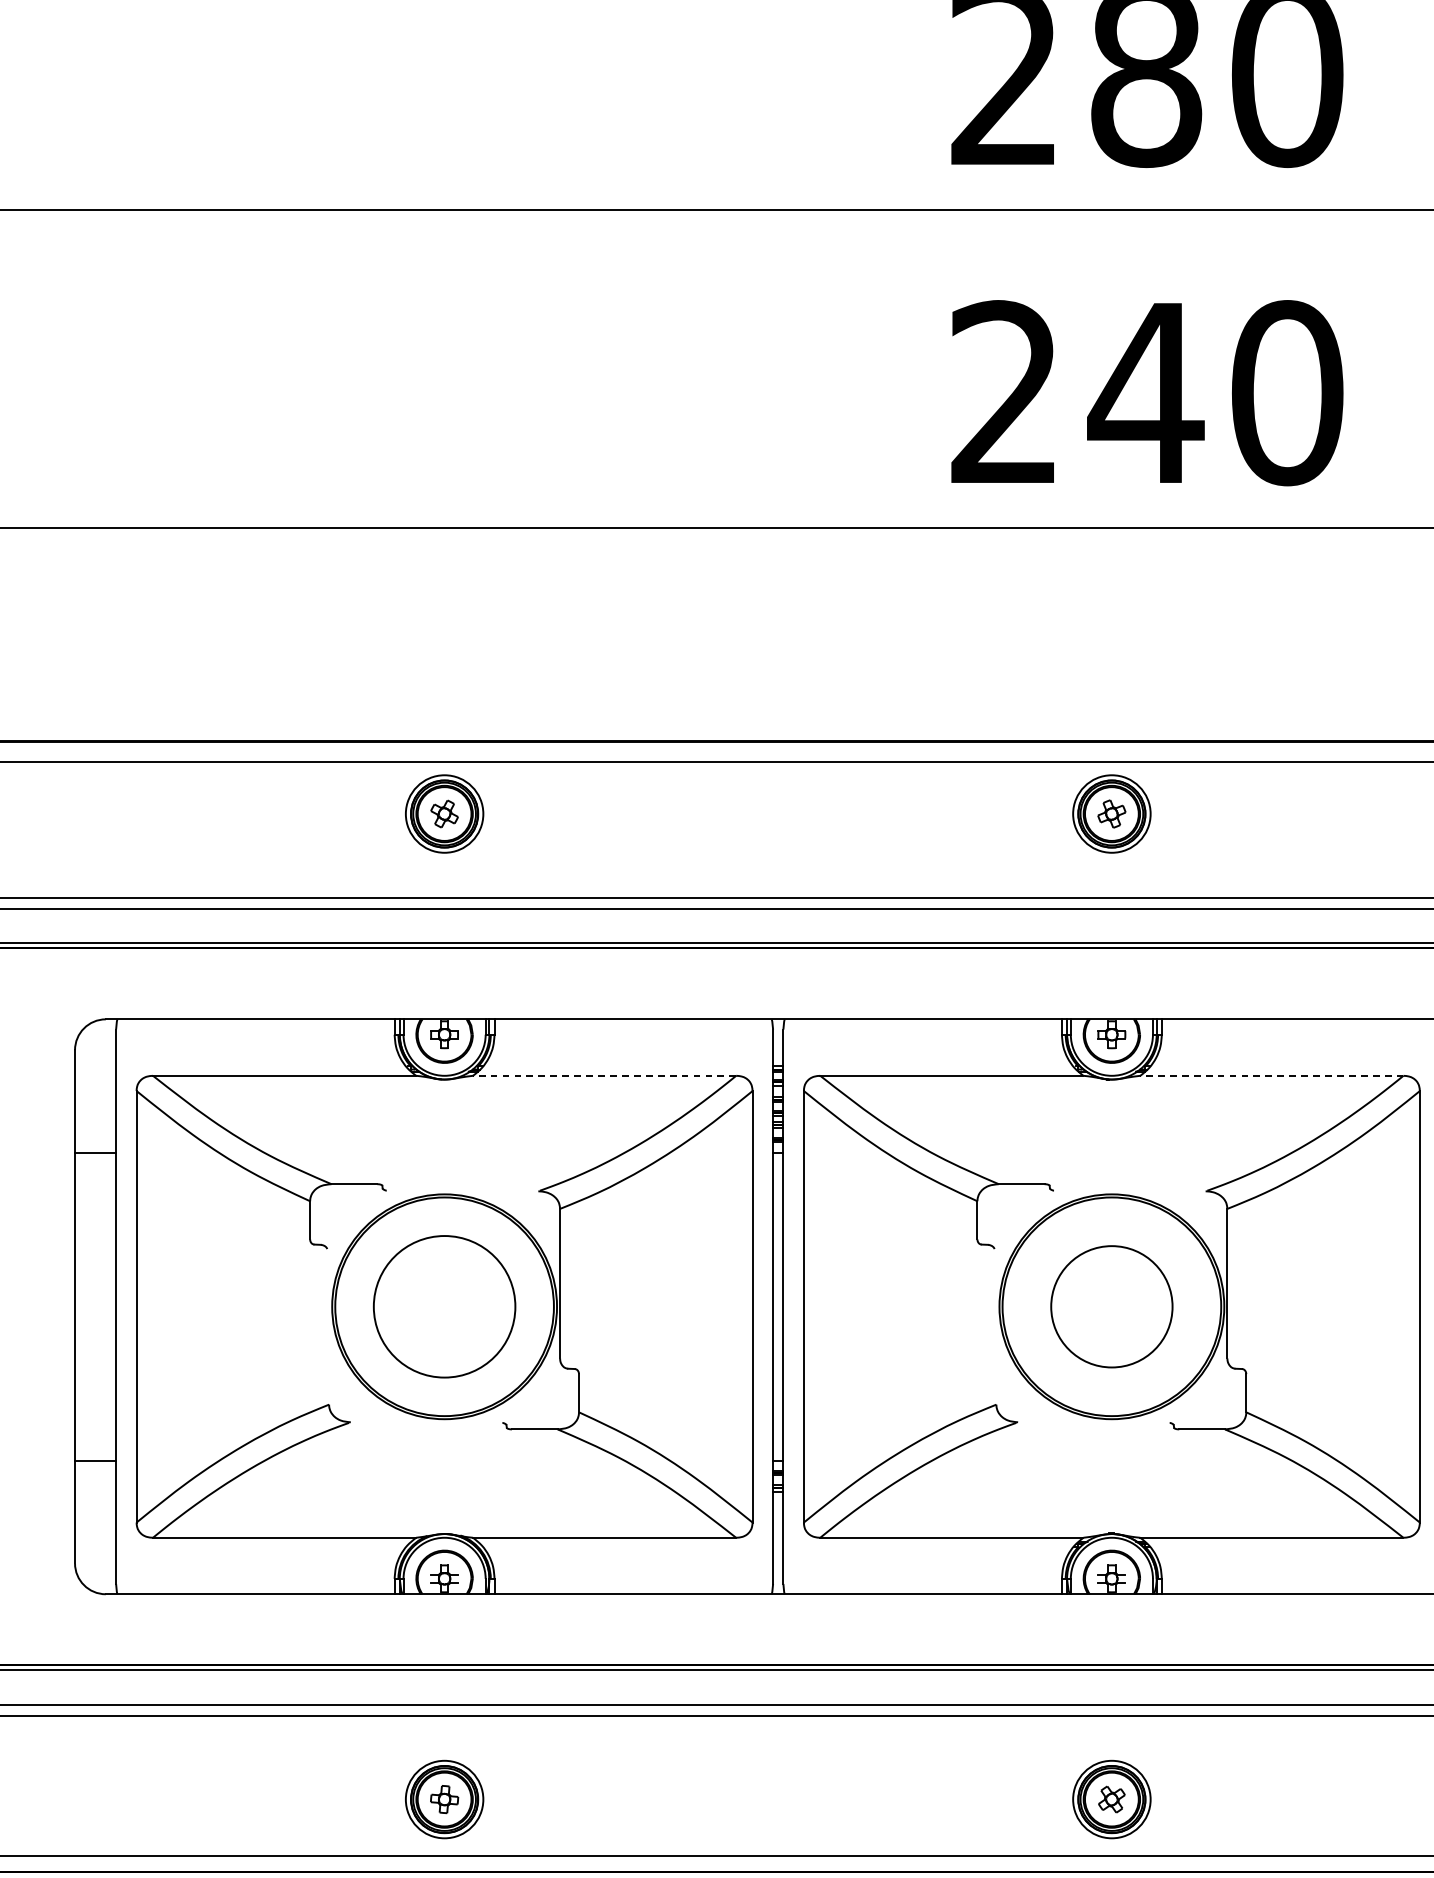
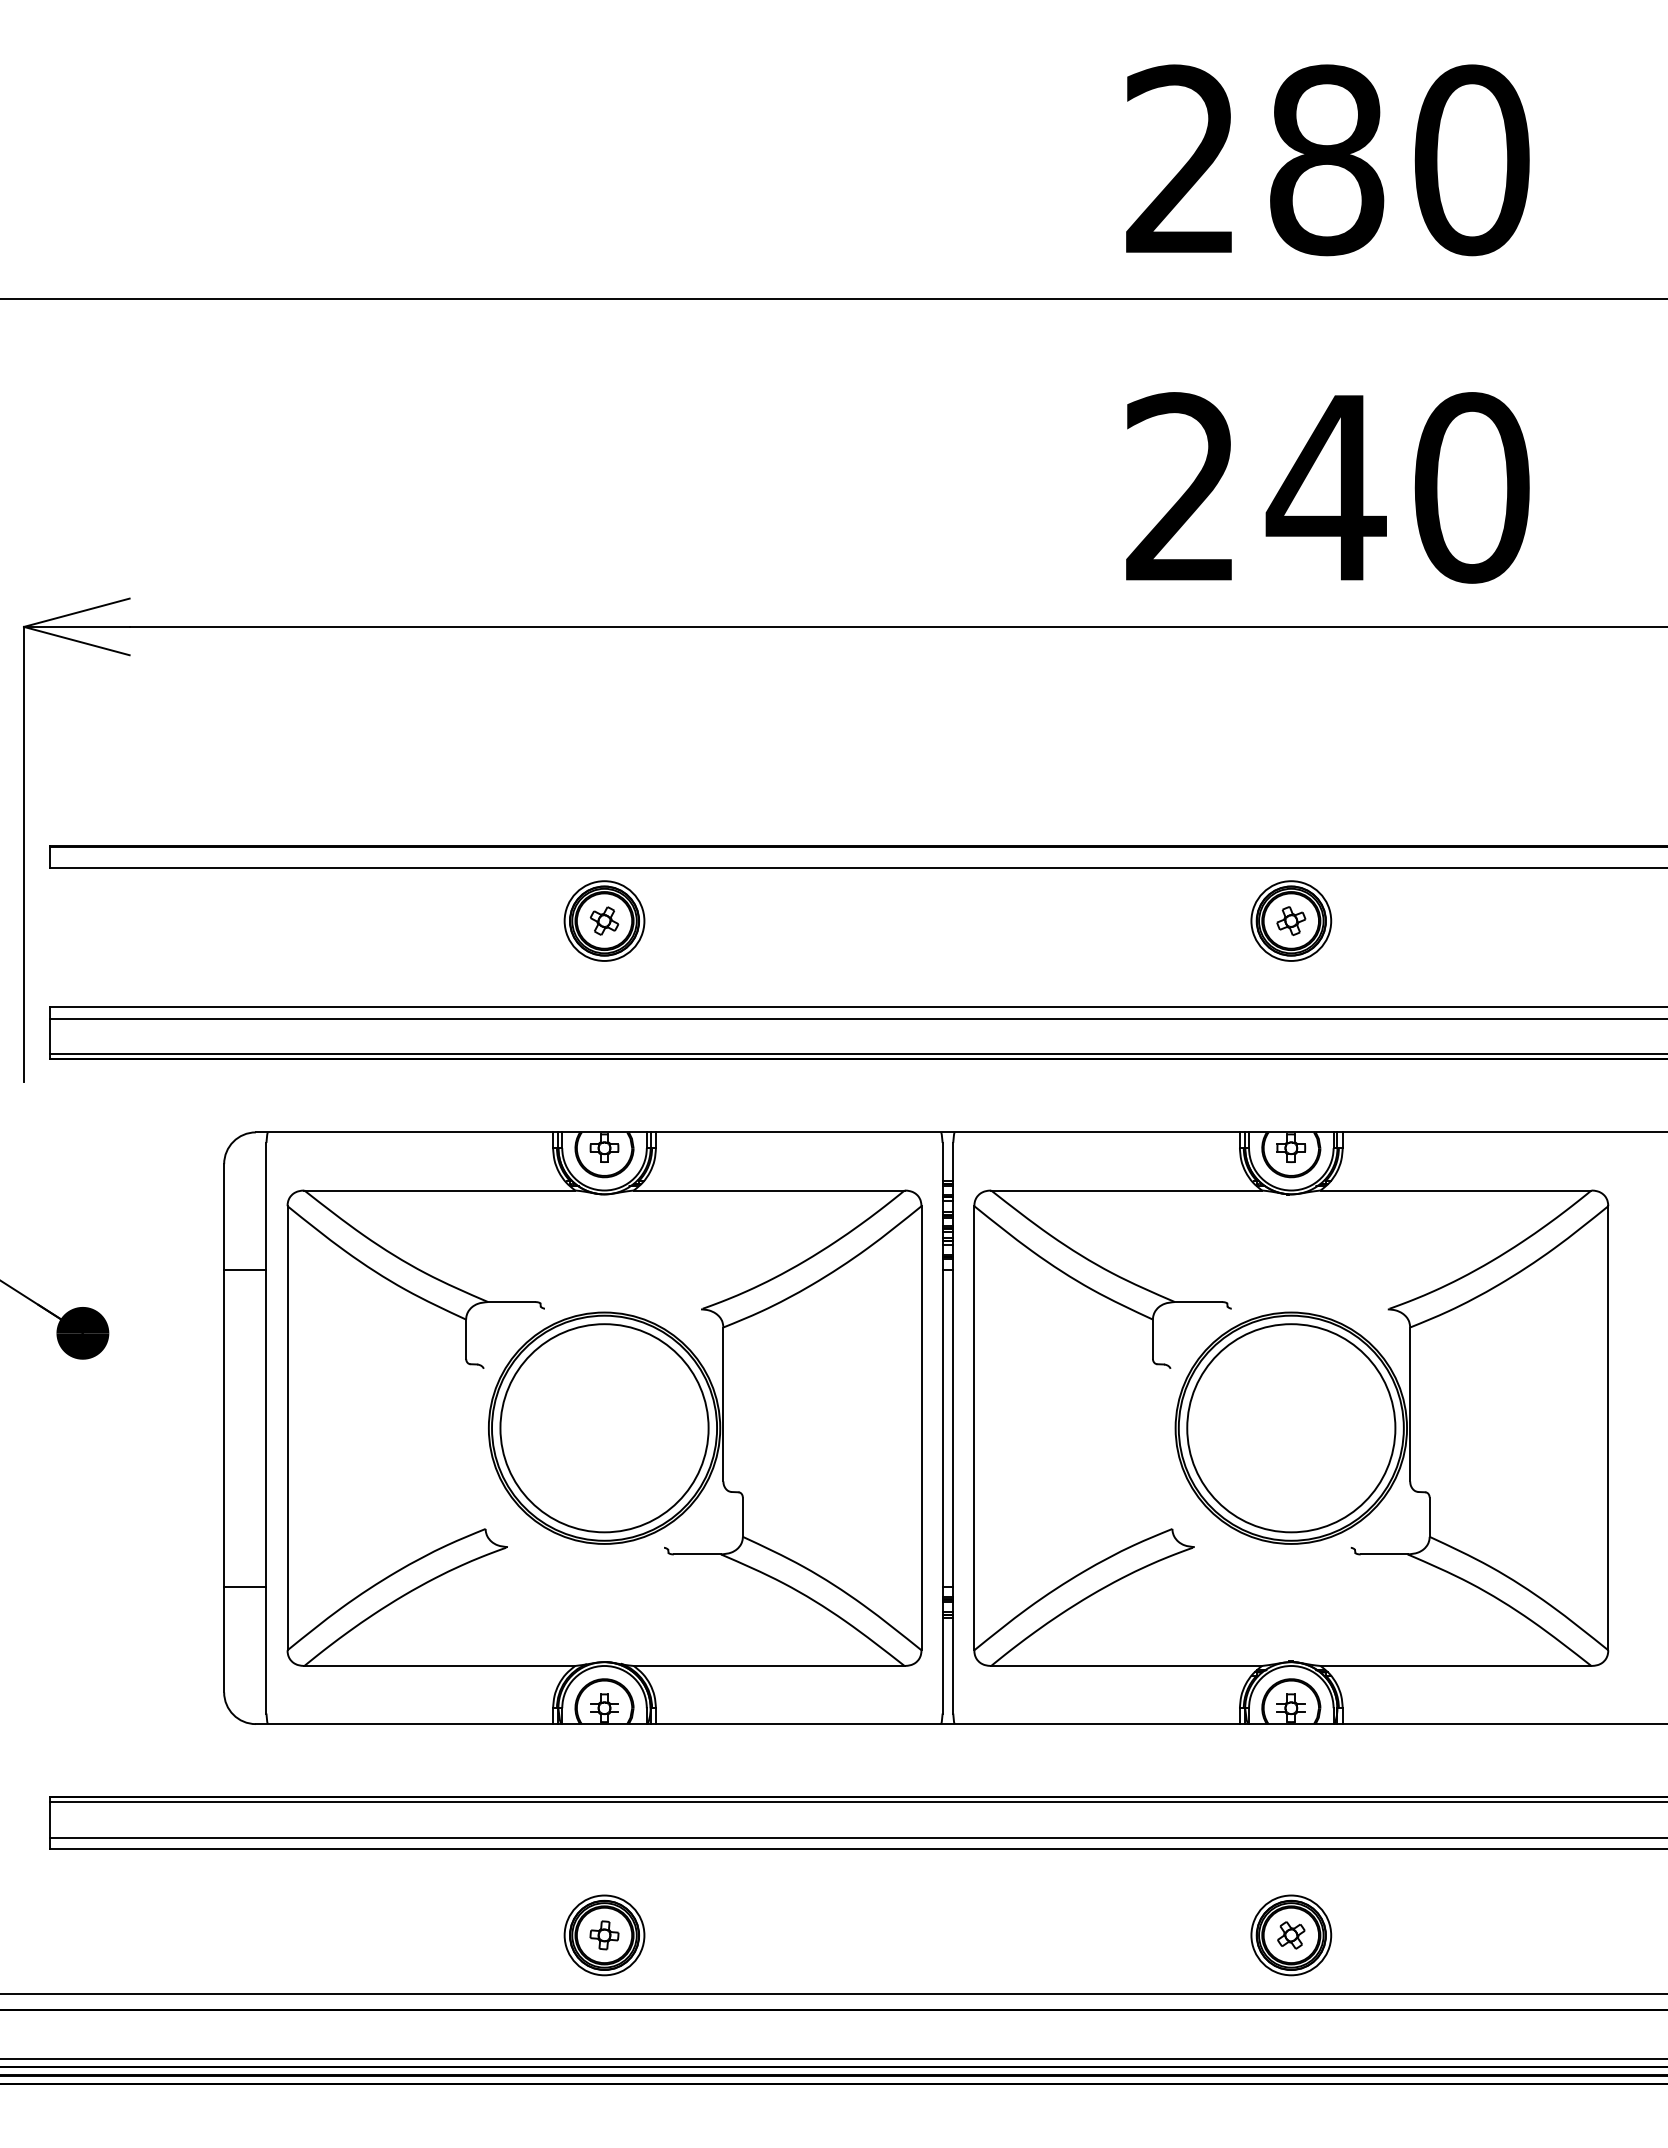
line: (603, 1075) -> (768, 1190), dashed -> solid
line: (1271, 1075) -> (1455, 1190), dashed -> solid
circle: (444, 1307) -> (604, 1428), size x1.43
circle: (1112, 1307) -> (1291, 1428), size x1.67

